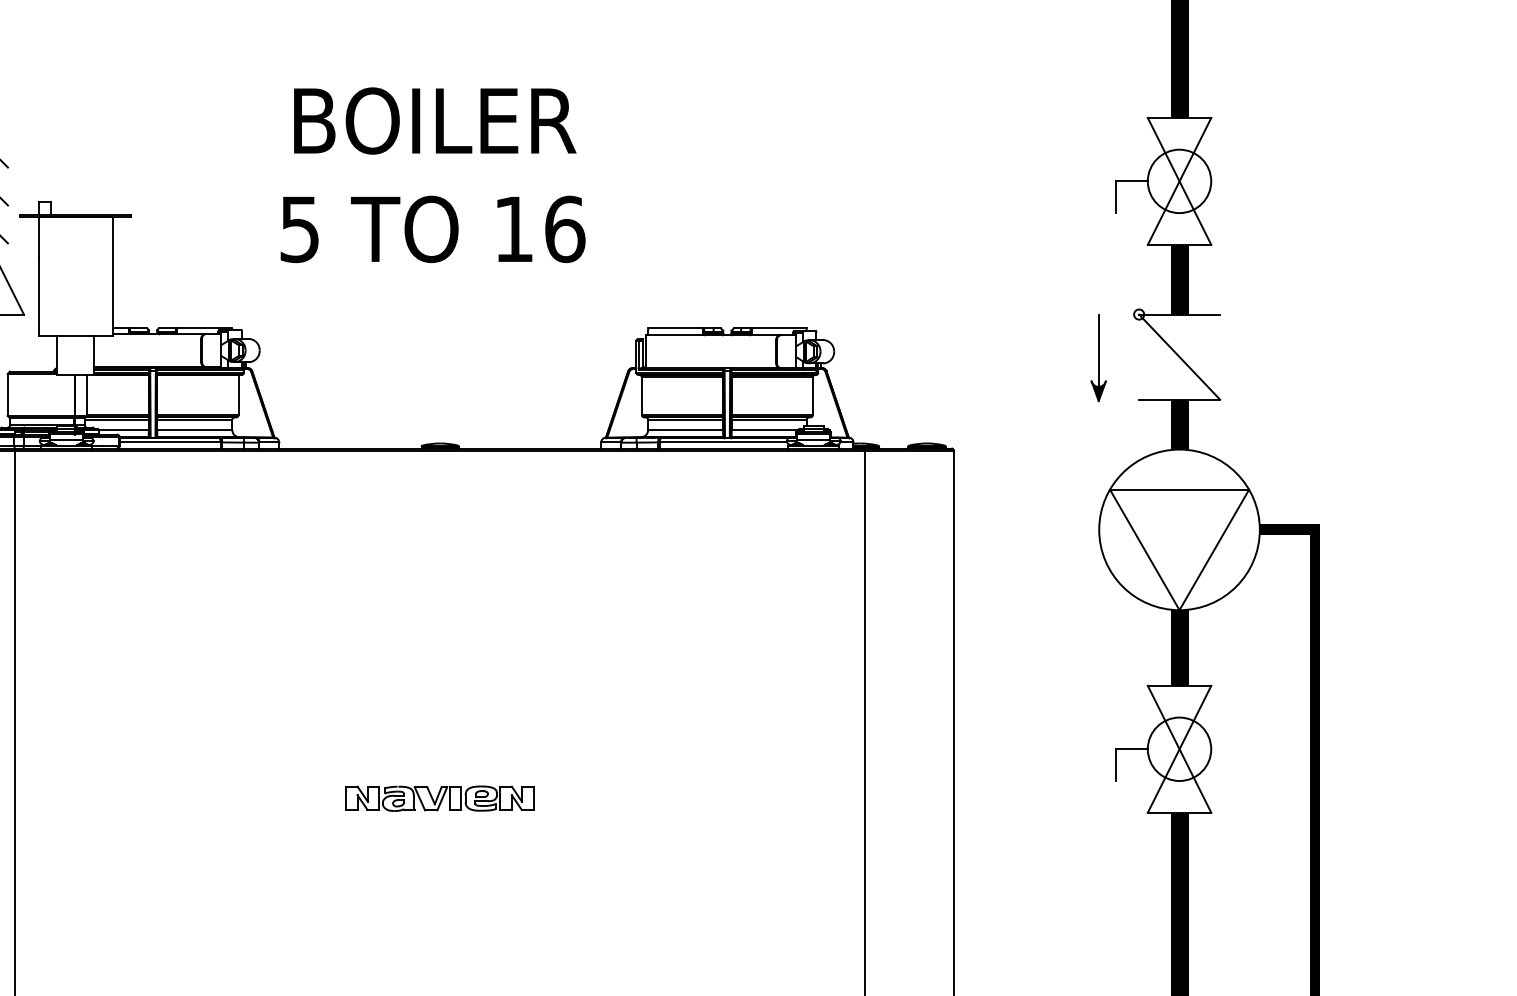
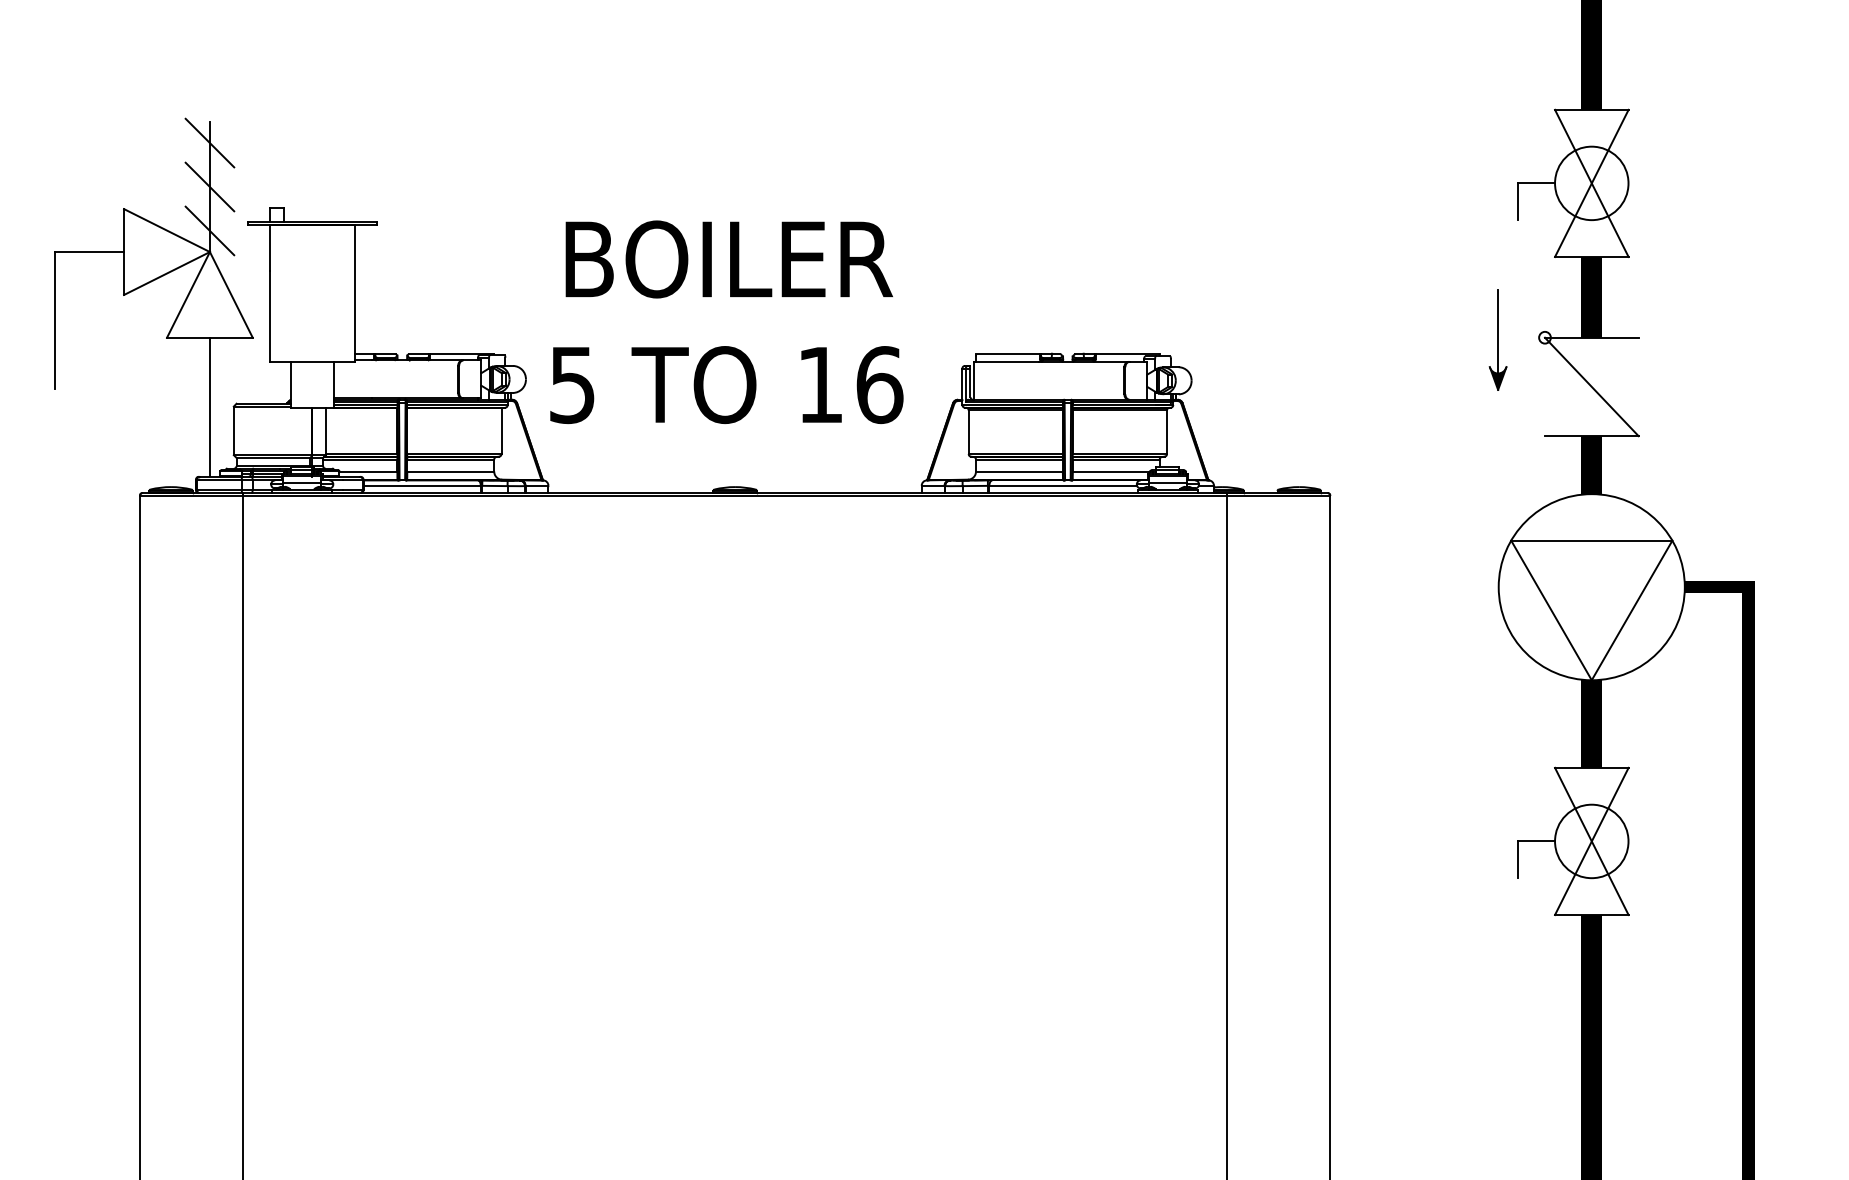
text: (432, 175) -> (726, 322), moved
part: (1098, 357) -> (1497, 339), moved
part: (439, 798) -> (734, 898), removed

